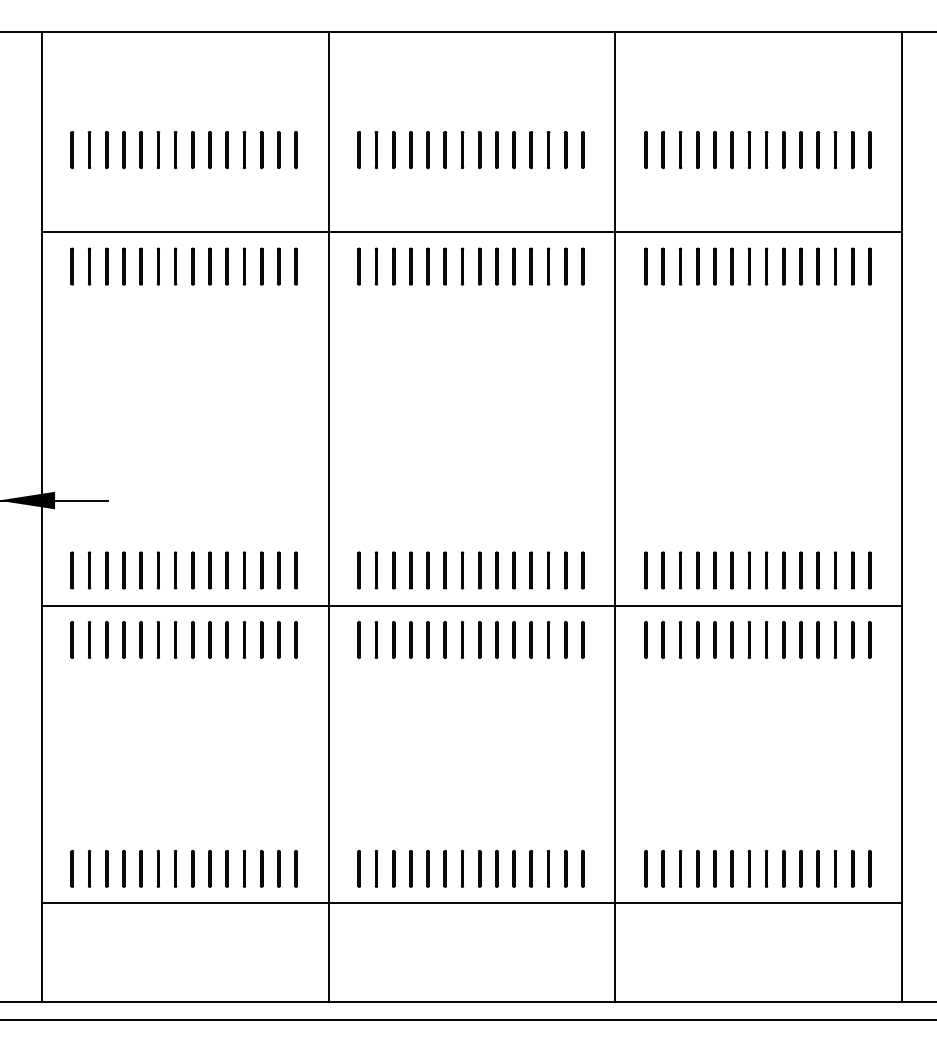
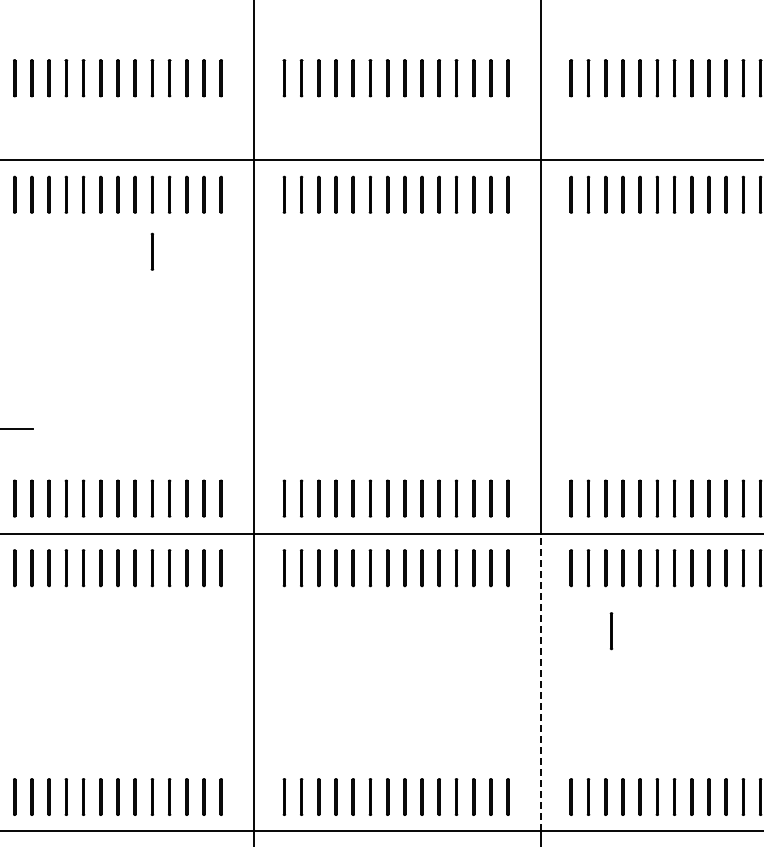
line: (226, 323) -> (151, 251), added
line: (685, 702) -> (610, 630), added
line: (615, 754) -> (540, 682), solid -> dashed

